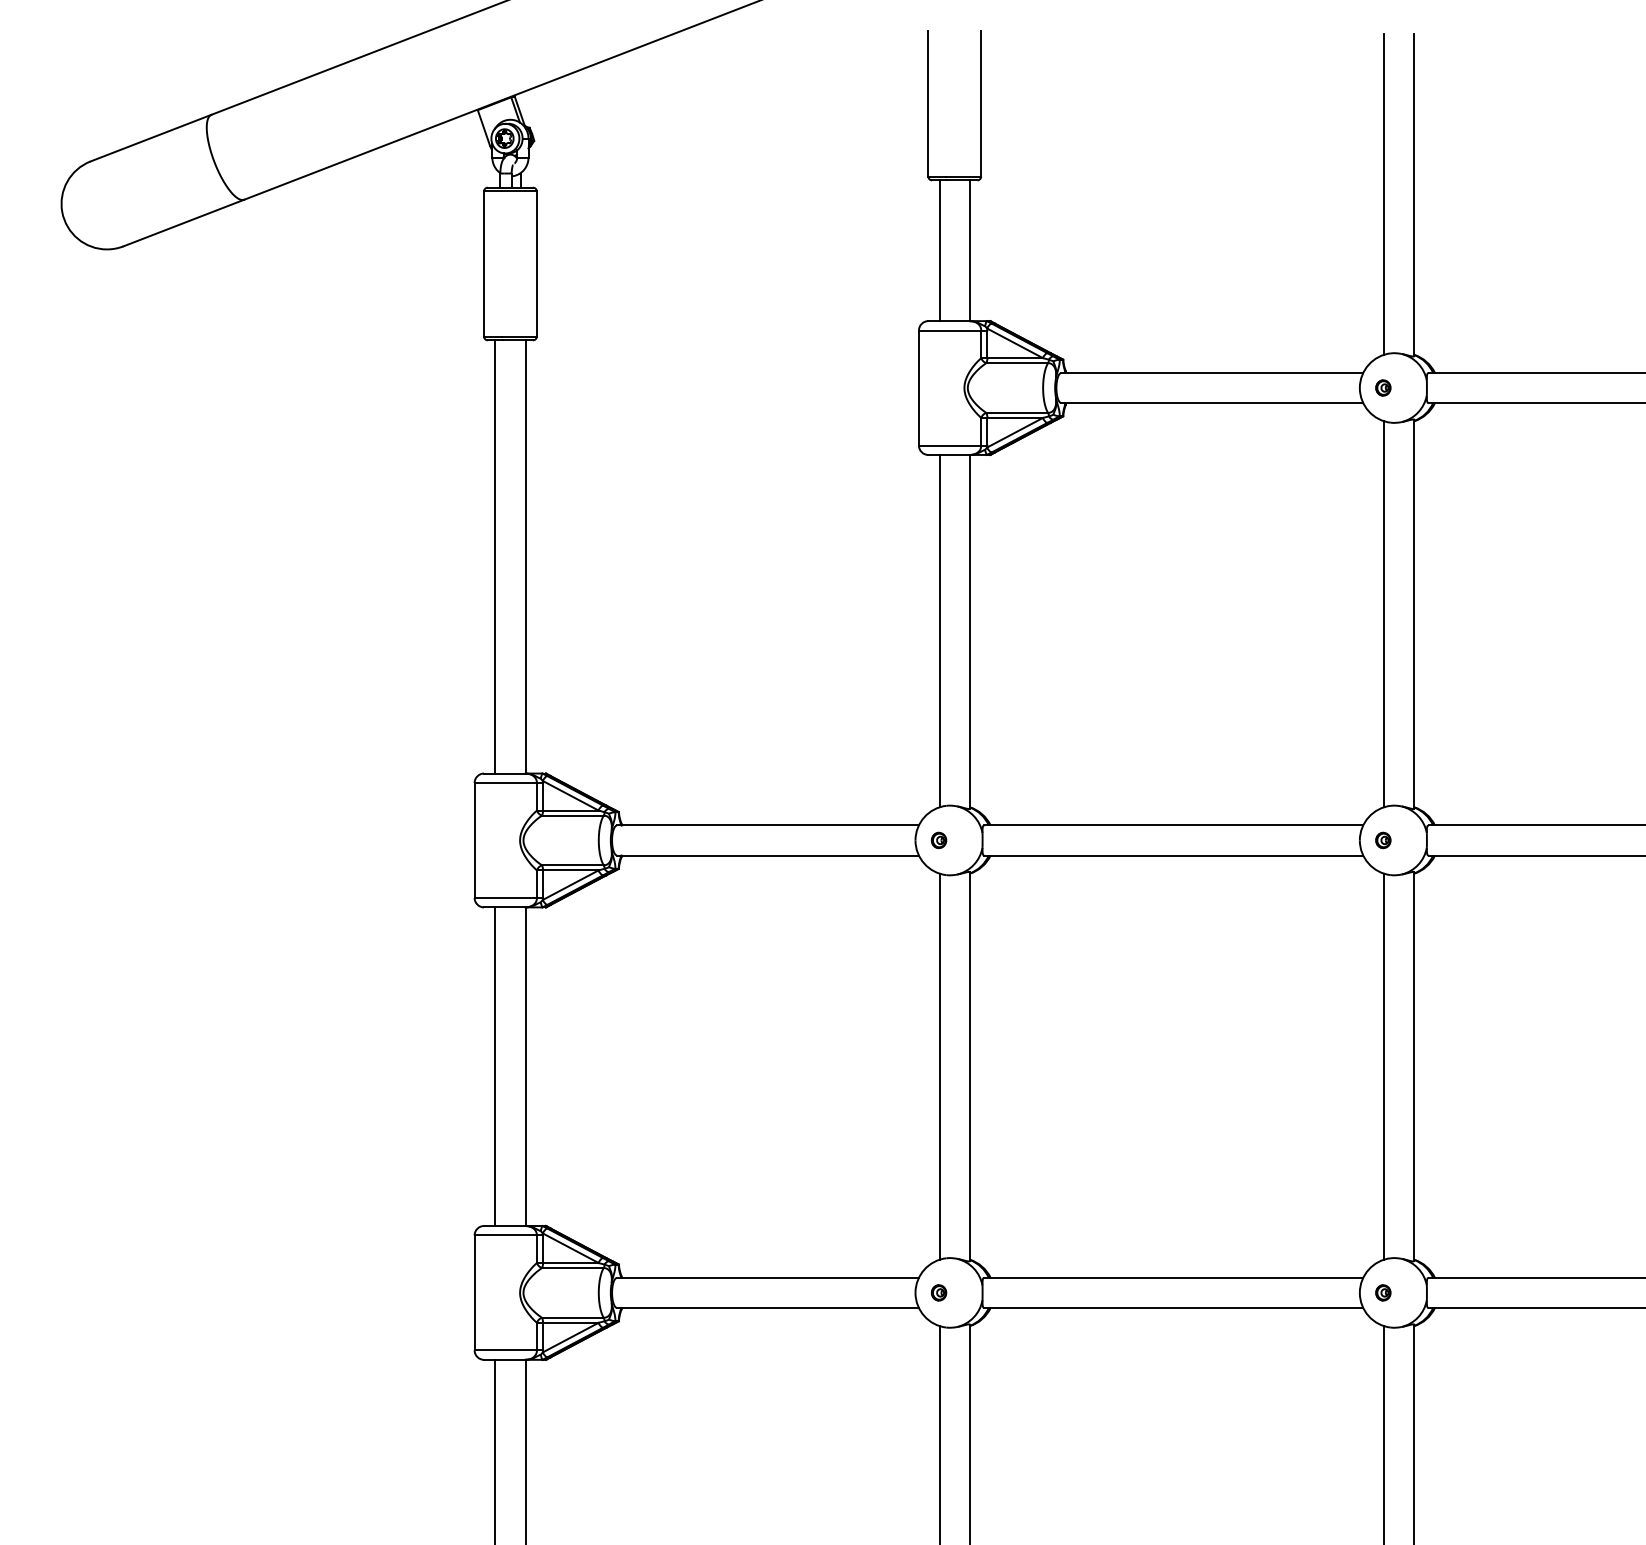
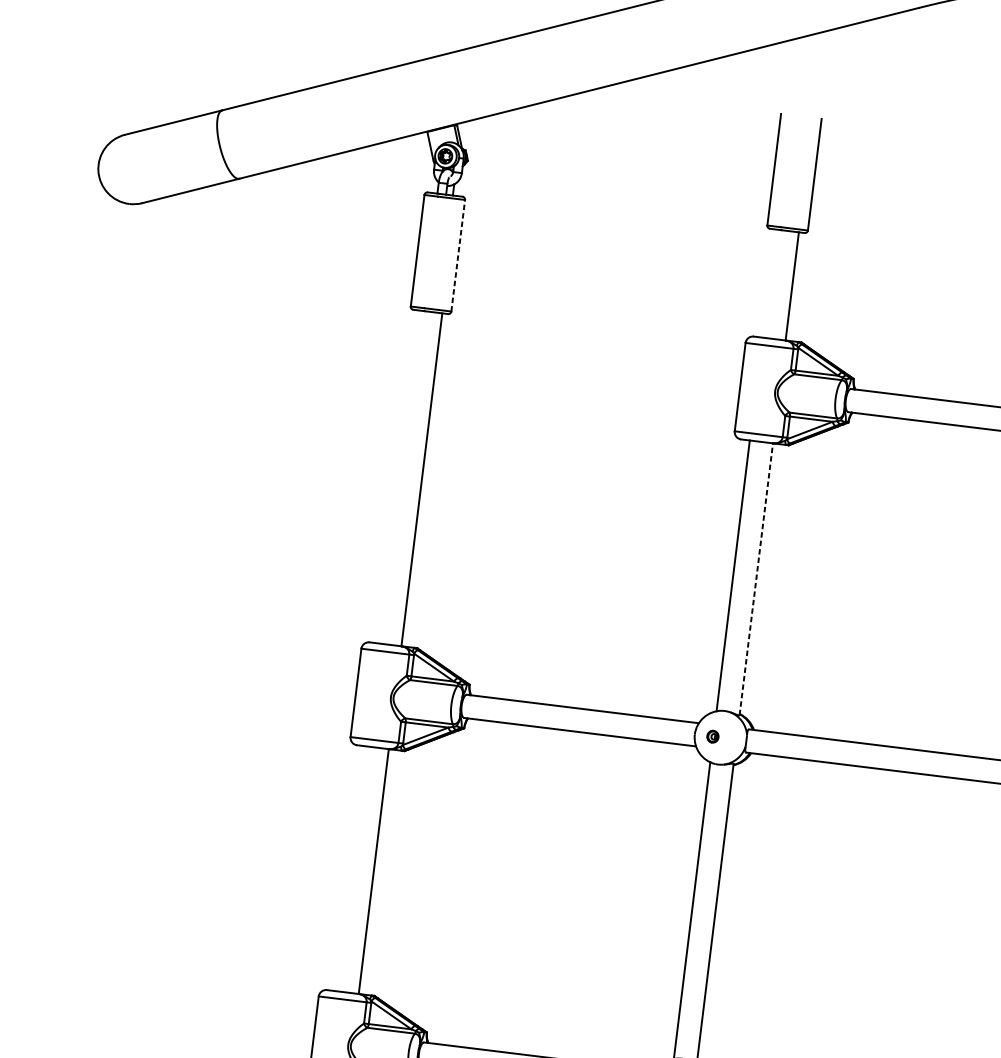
line: (939, 250) -> (768, 283), removed
line: (536, 264) -> (457, 256), solid -> dashed
line: (495, 556) -> (398, 476), removed
line: (969, 631) -> (756, 579), solid -> dashed
line: (495, 1066) -> (350, 868), removed

